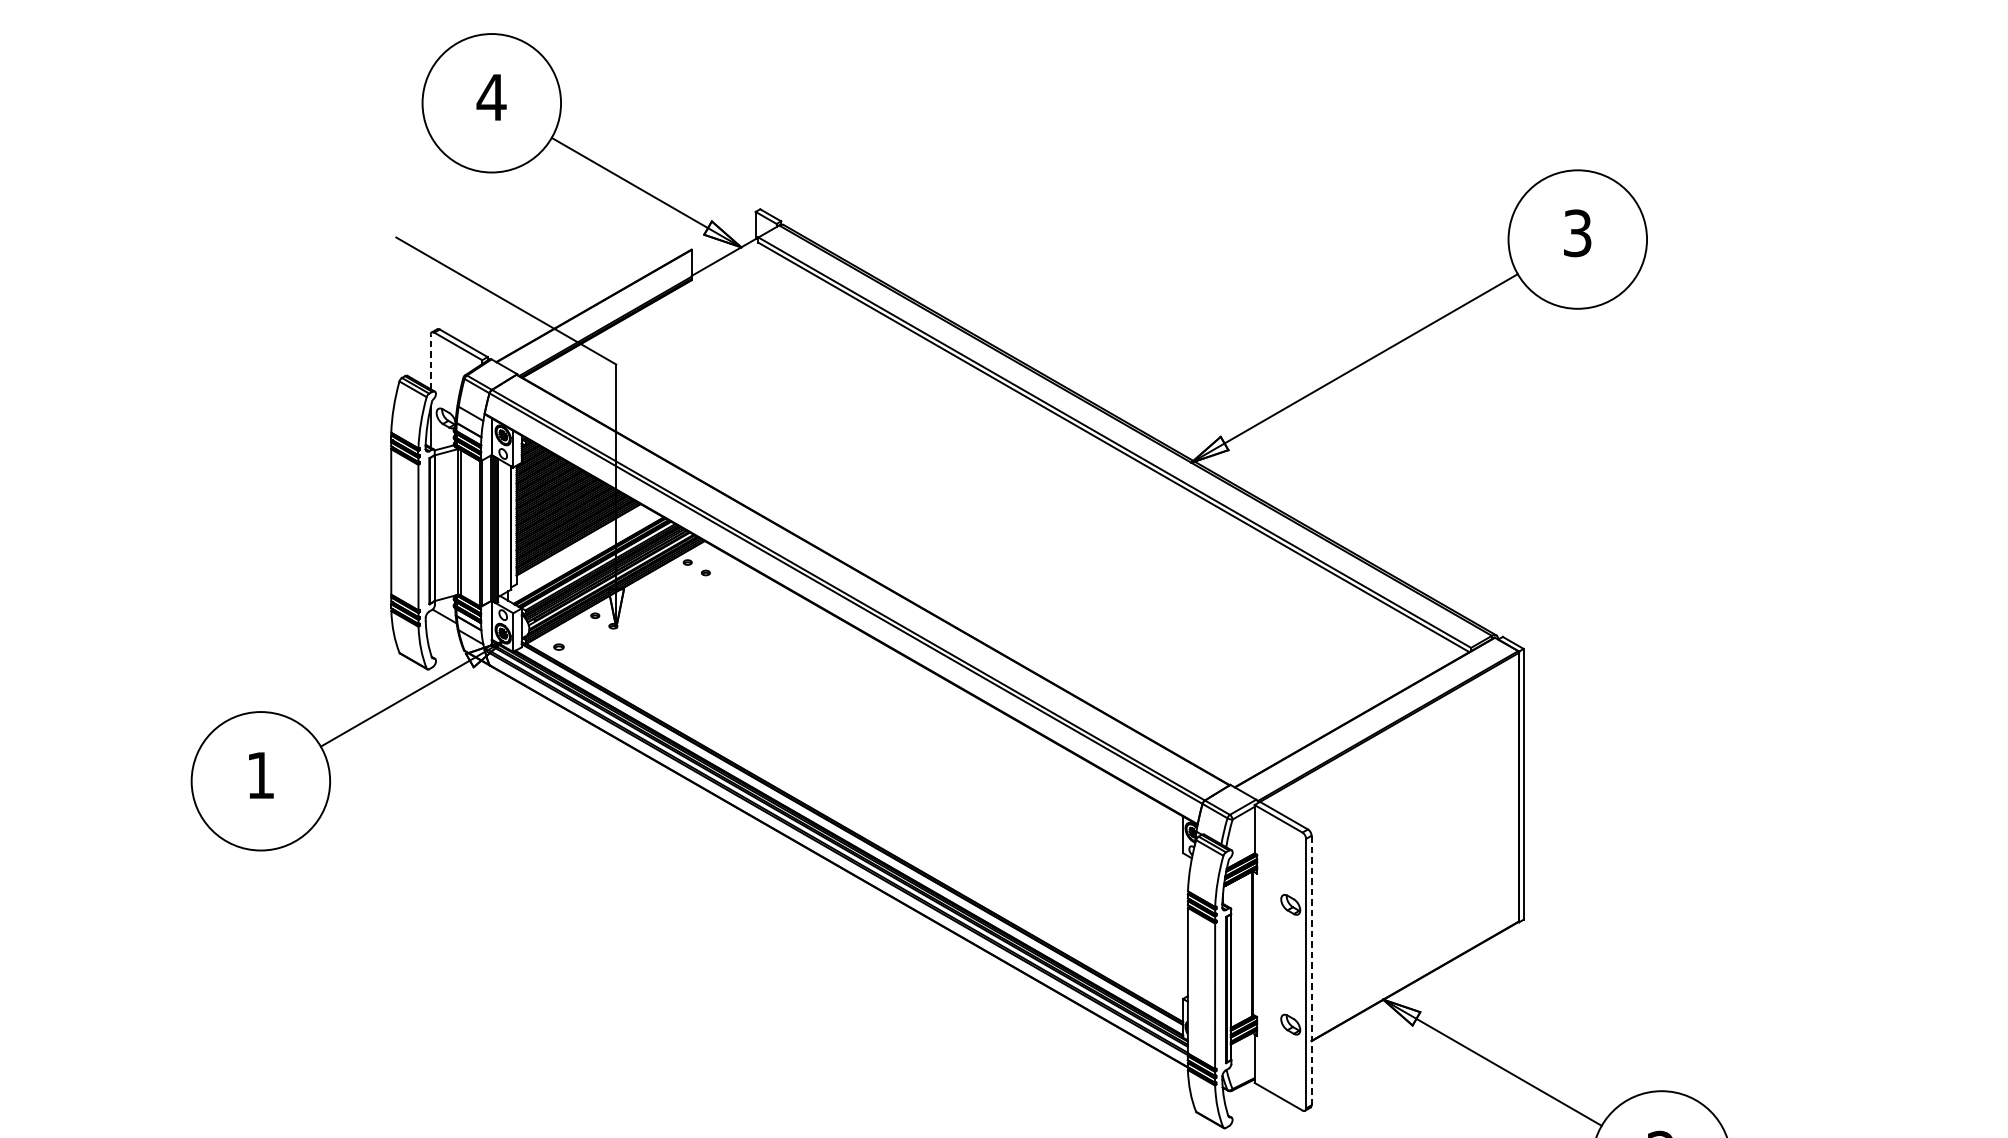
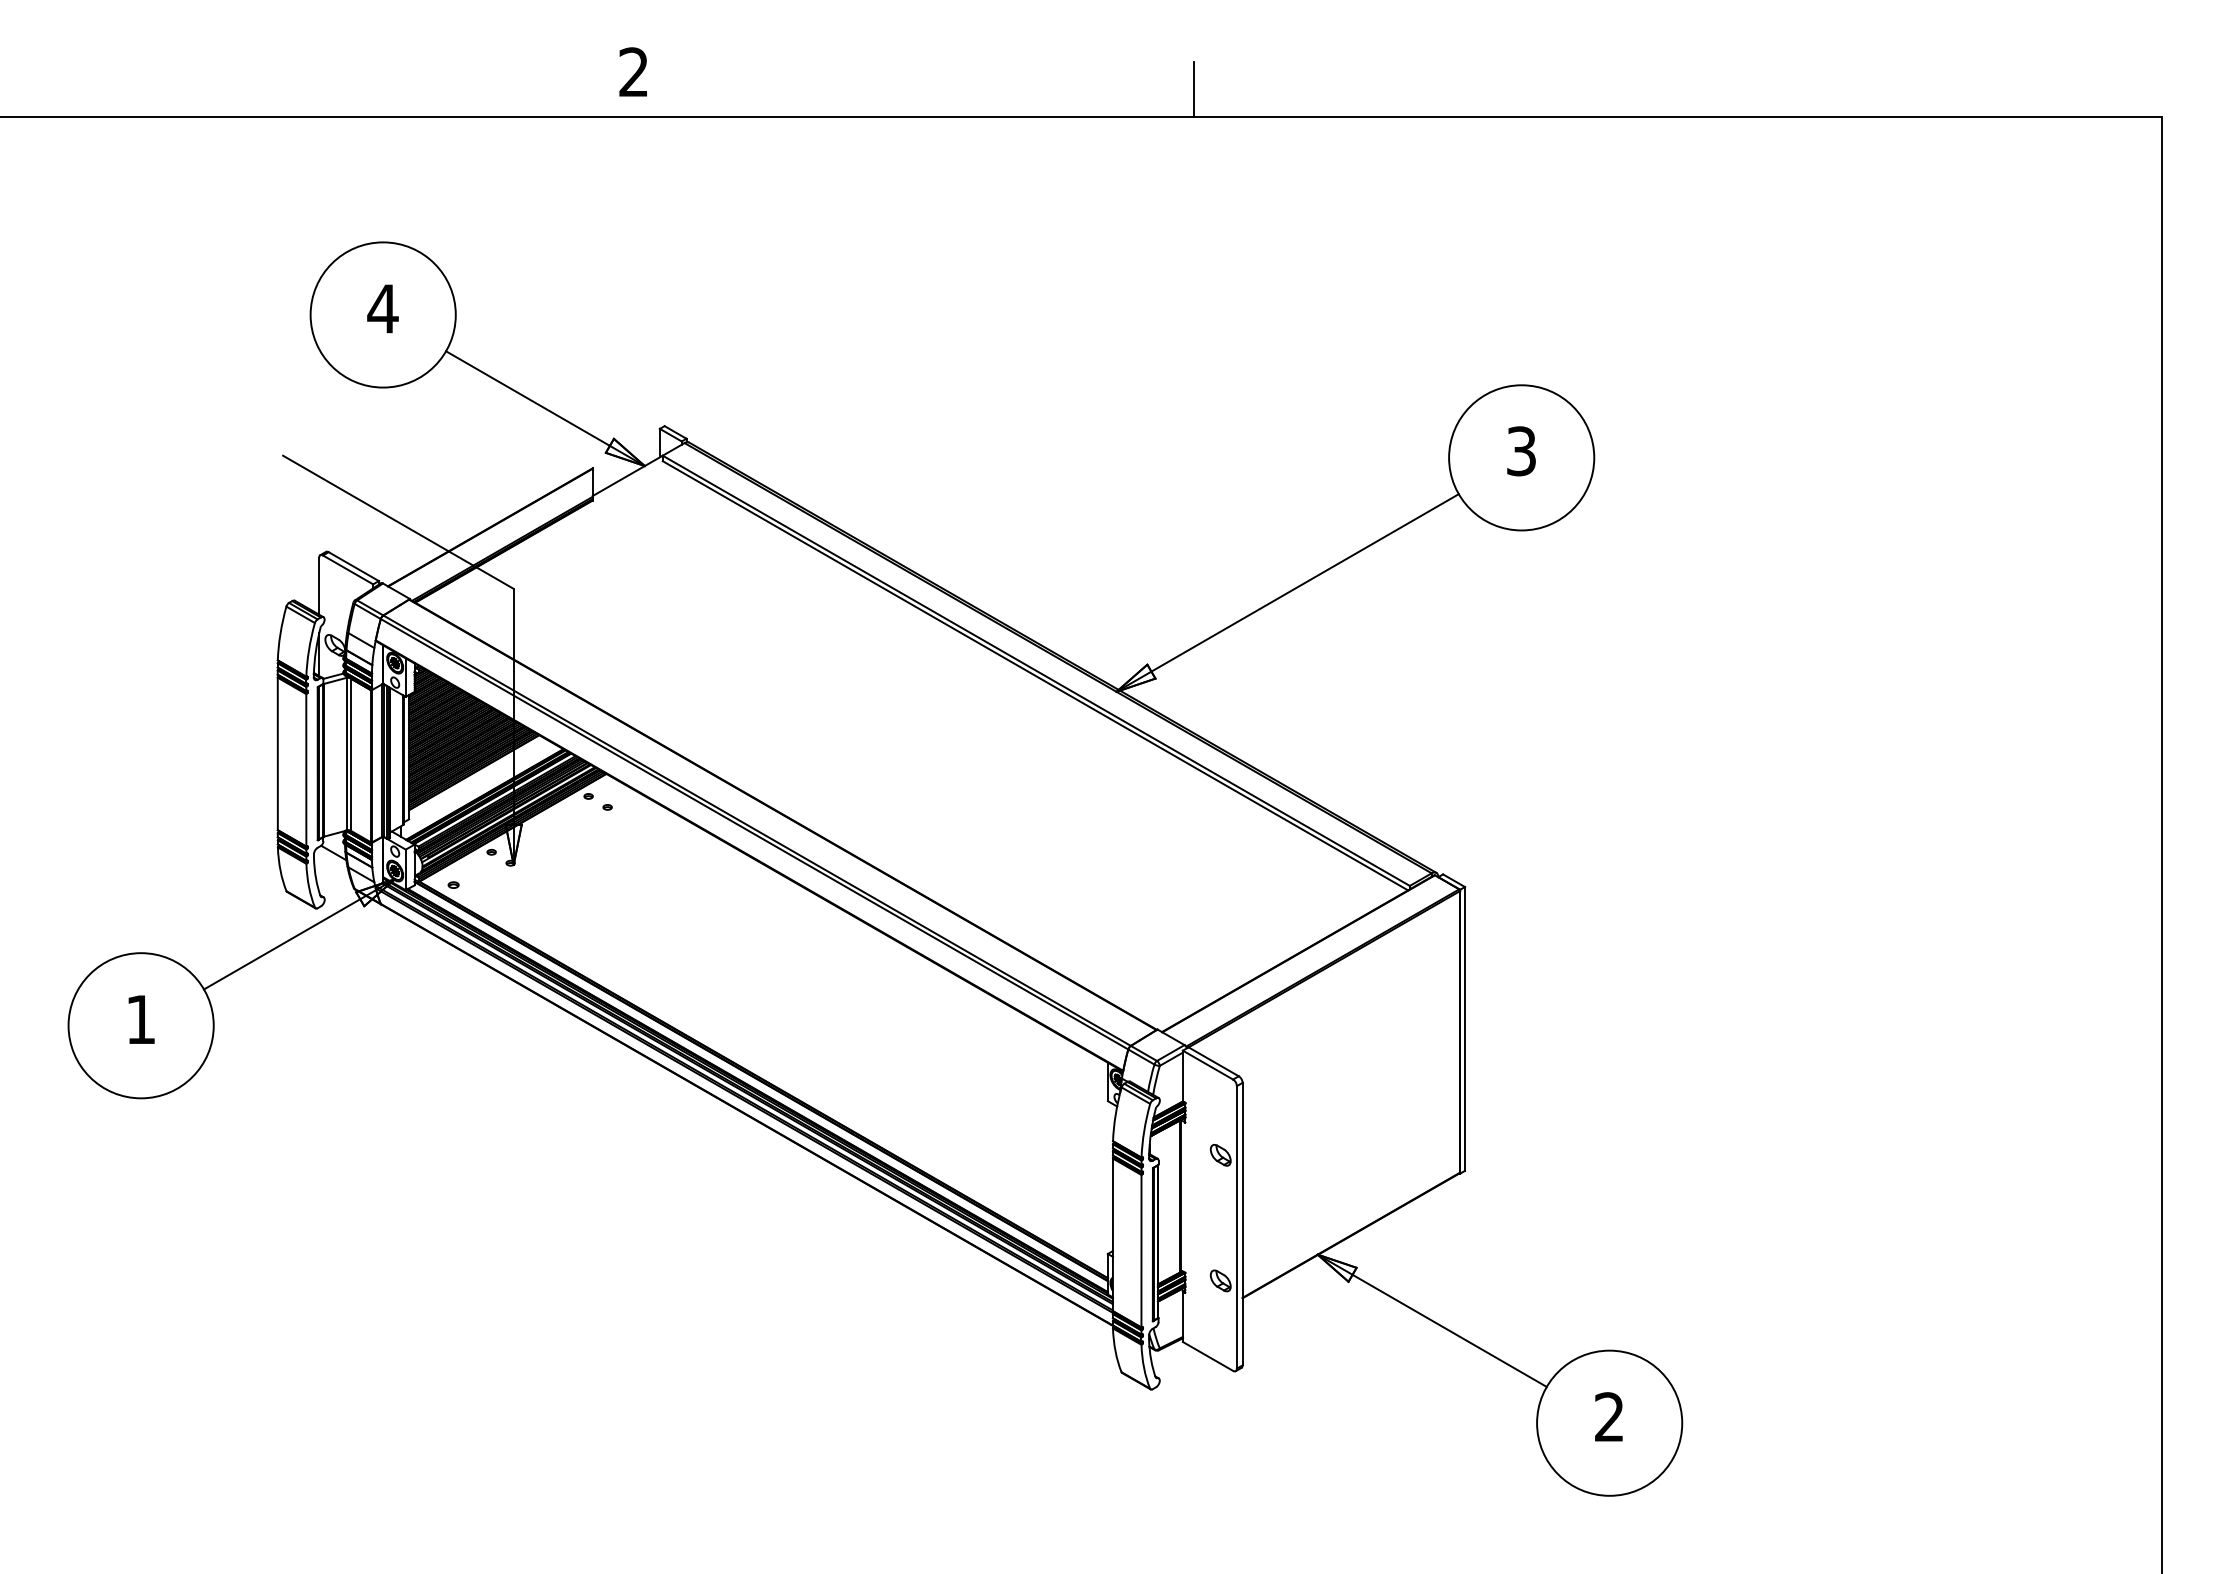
line: (431, 362) -> (319, 586), dashed -> solid
line: (1311, 969) -> (1242, 1223), dashed -> solid

